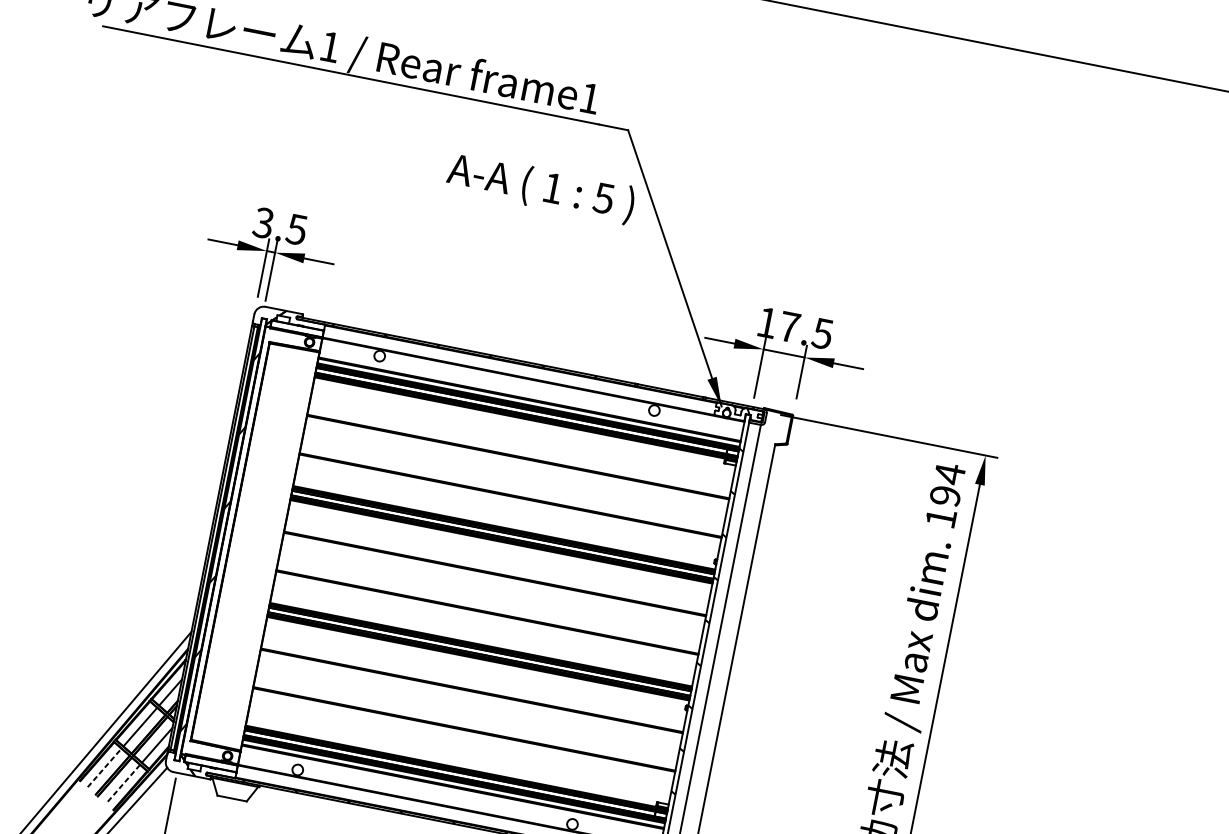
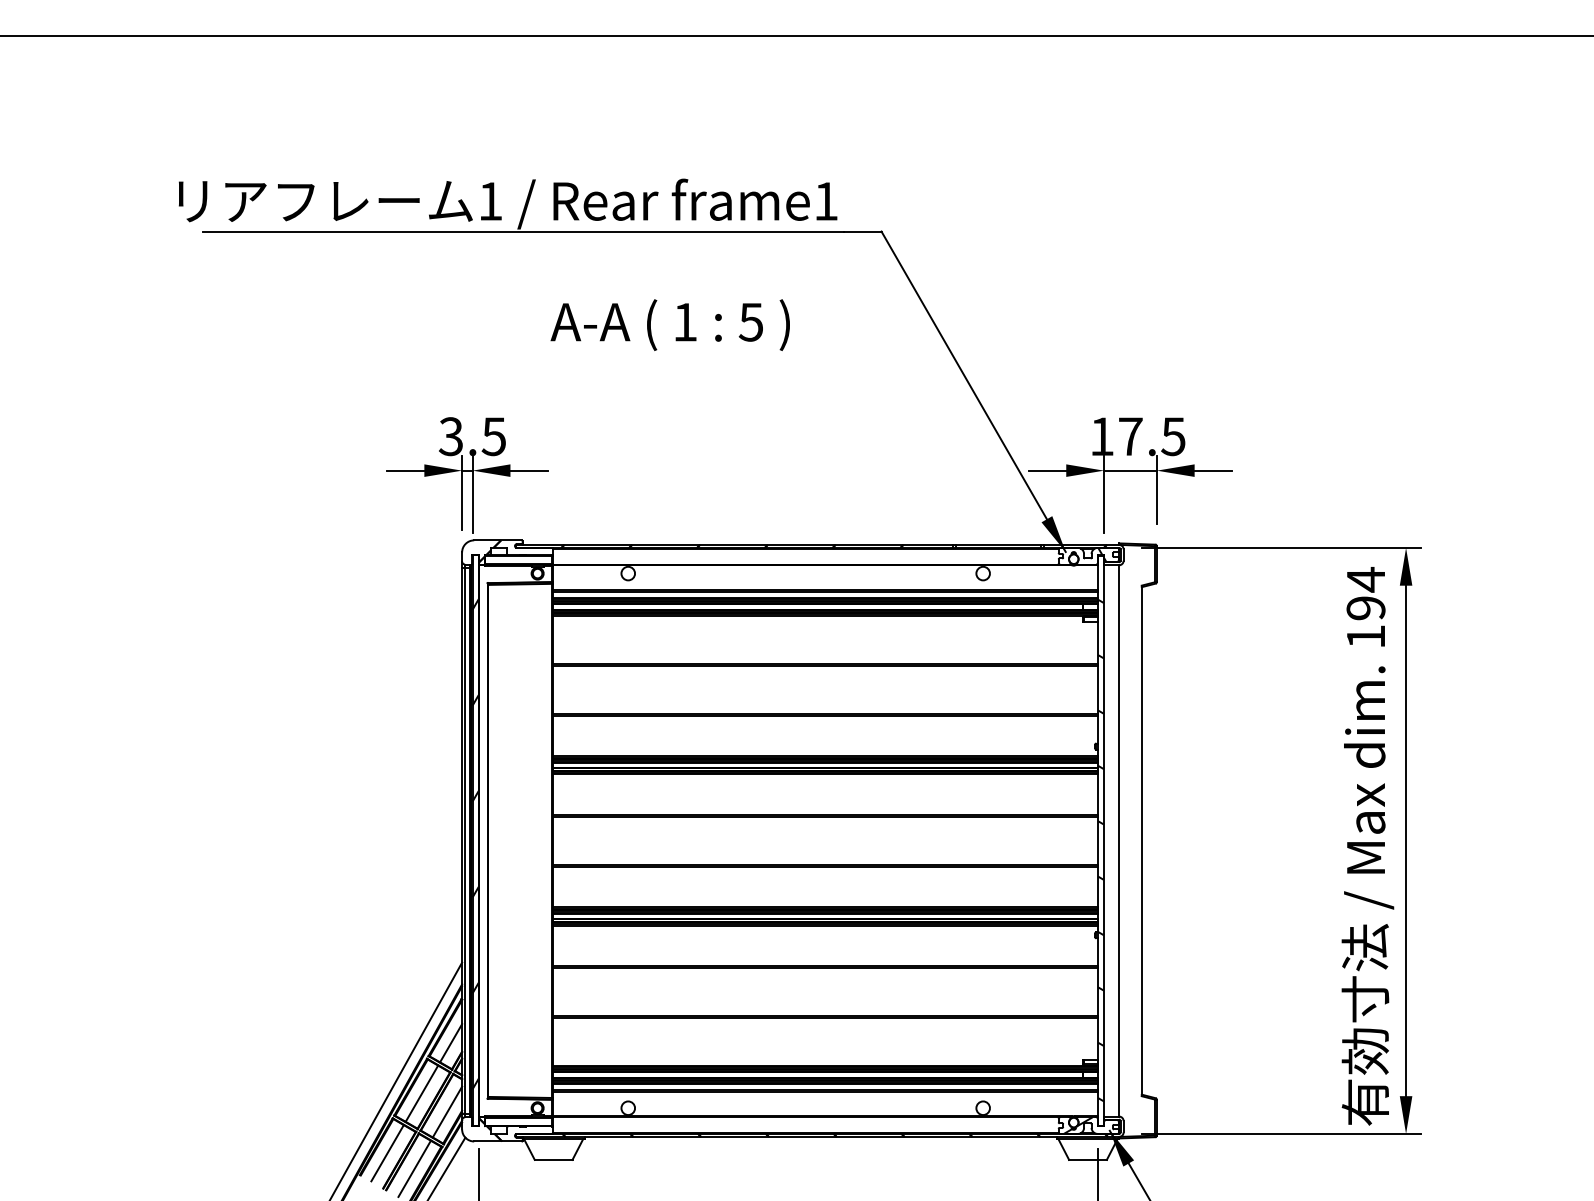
text: (540, 187) -> (669, 324), moved
line: (104, 767) -> (387, 1152), dashed -> solid
line: (122, 784) -> (414, 1169), dashed -> solid

